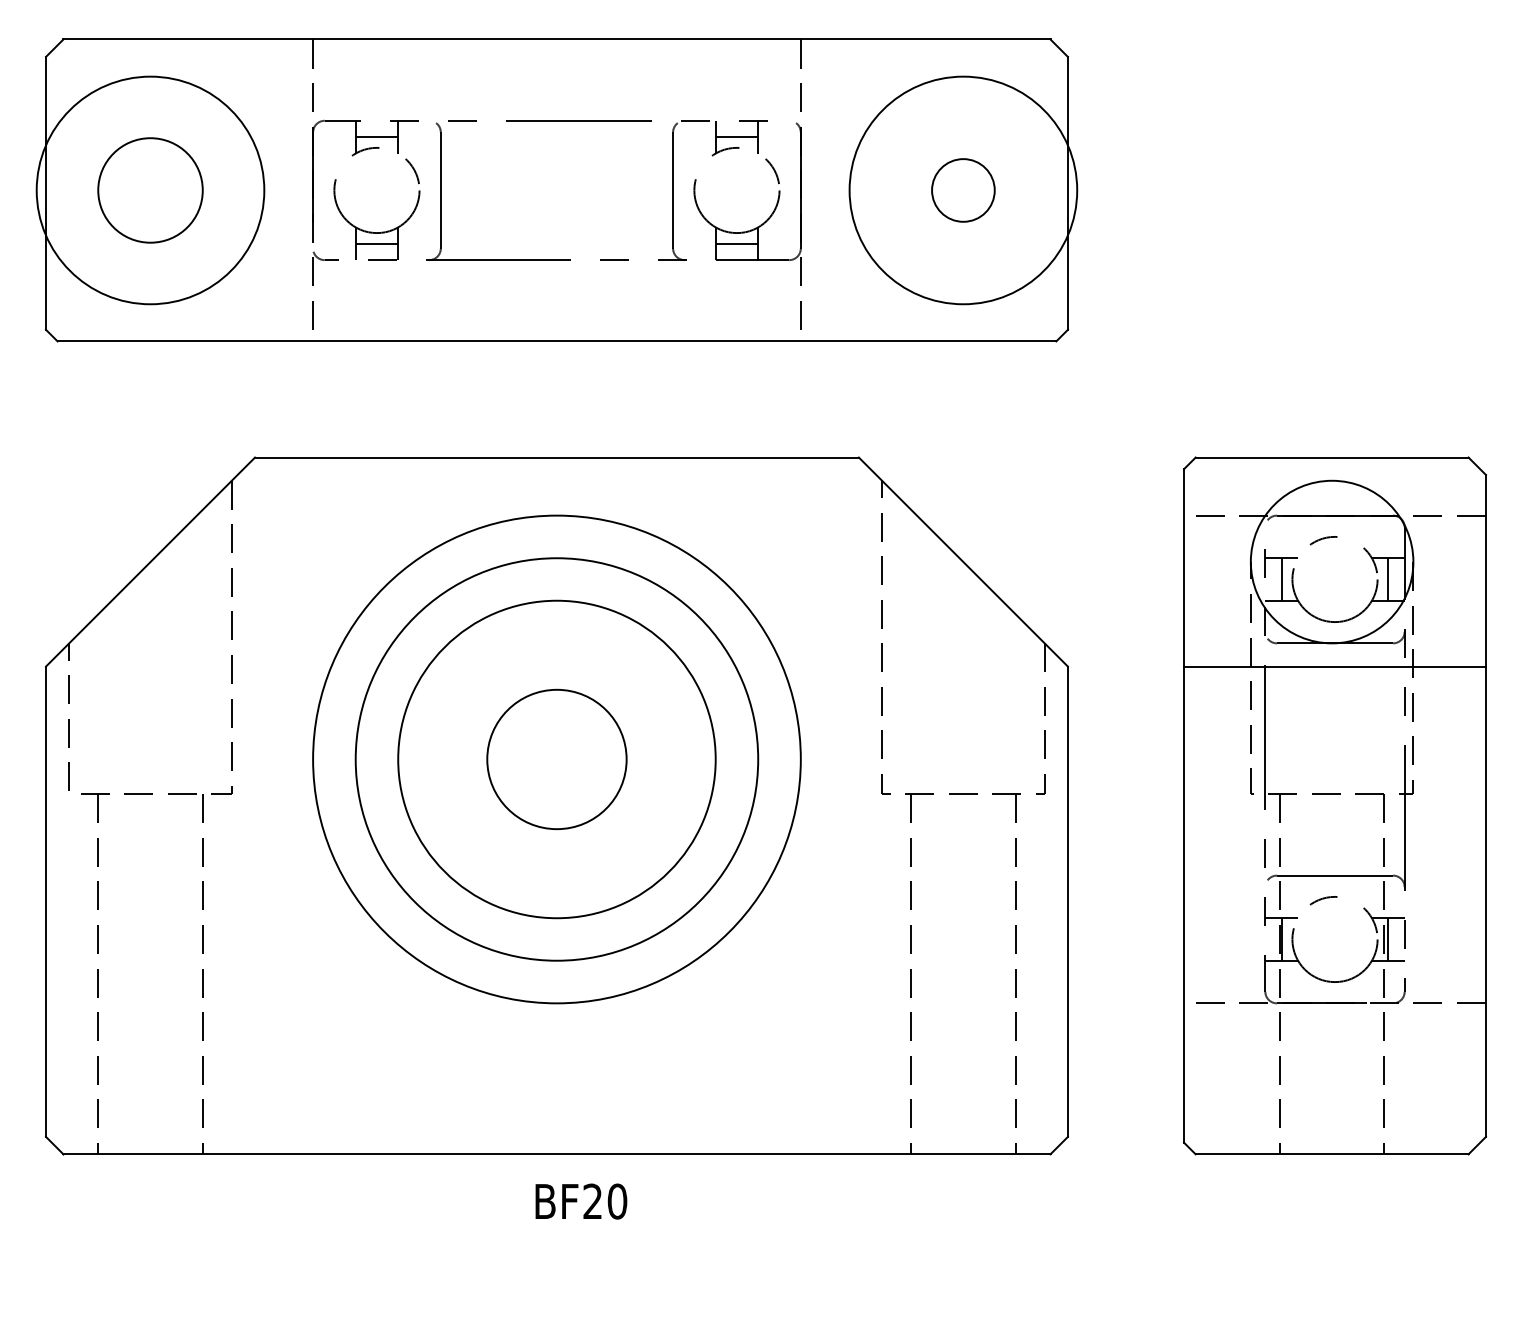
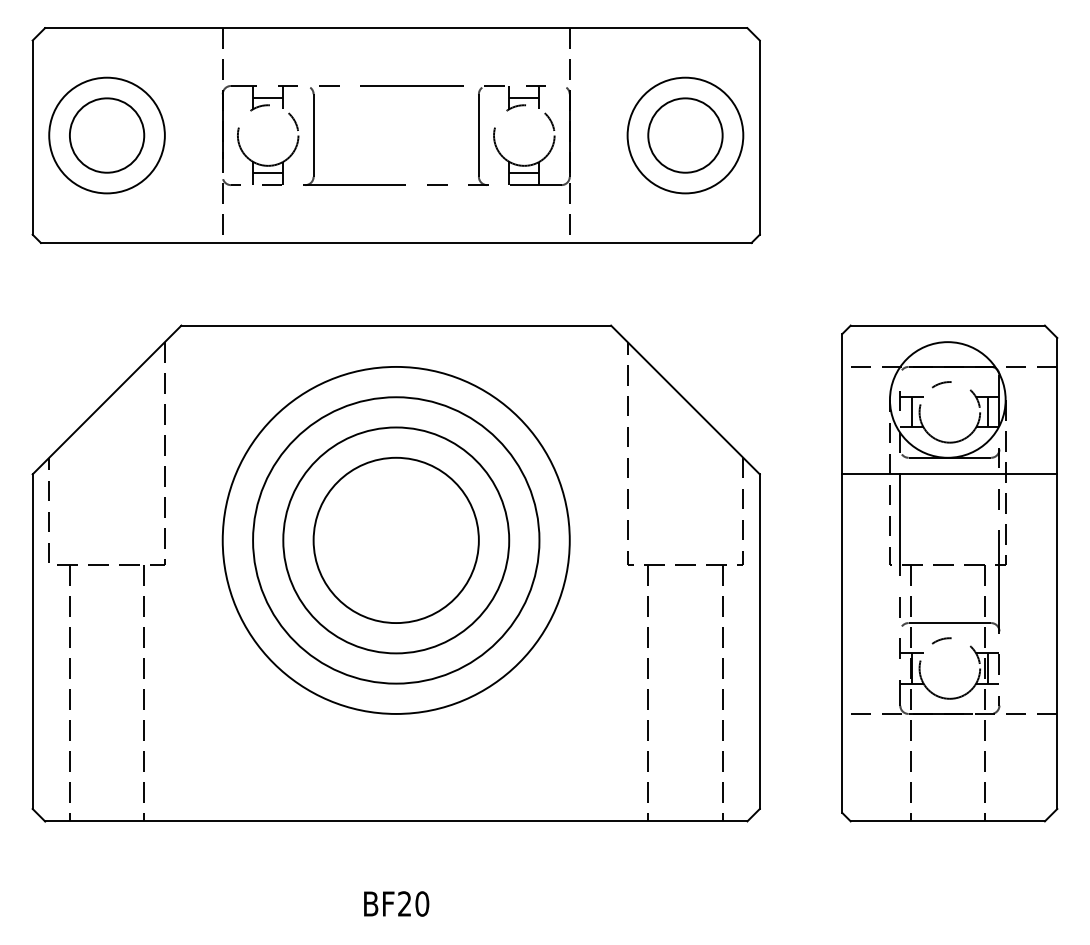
circle: (149, 190) -> (106, 135), size x0.71
circle: (963, 190) -> (685, 135), size x0.71
circle: (963, 190) -> (685, 135), size x1.67
circle: (555, 759) -> (395, 540), size x1.67
text: (581, 1200) -> (396, 903), moved

